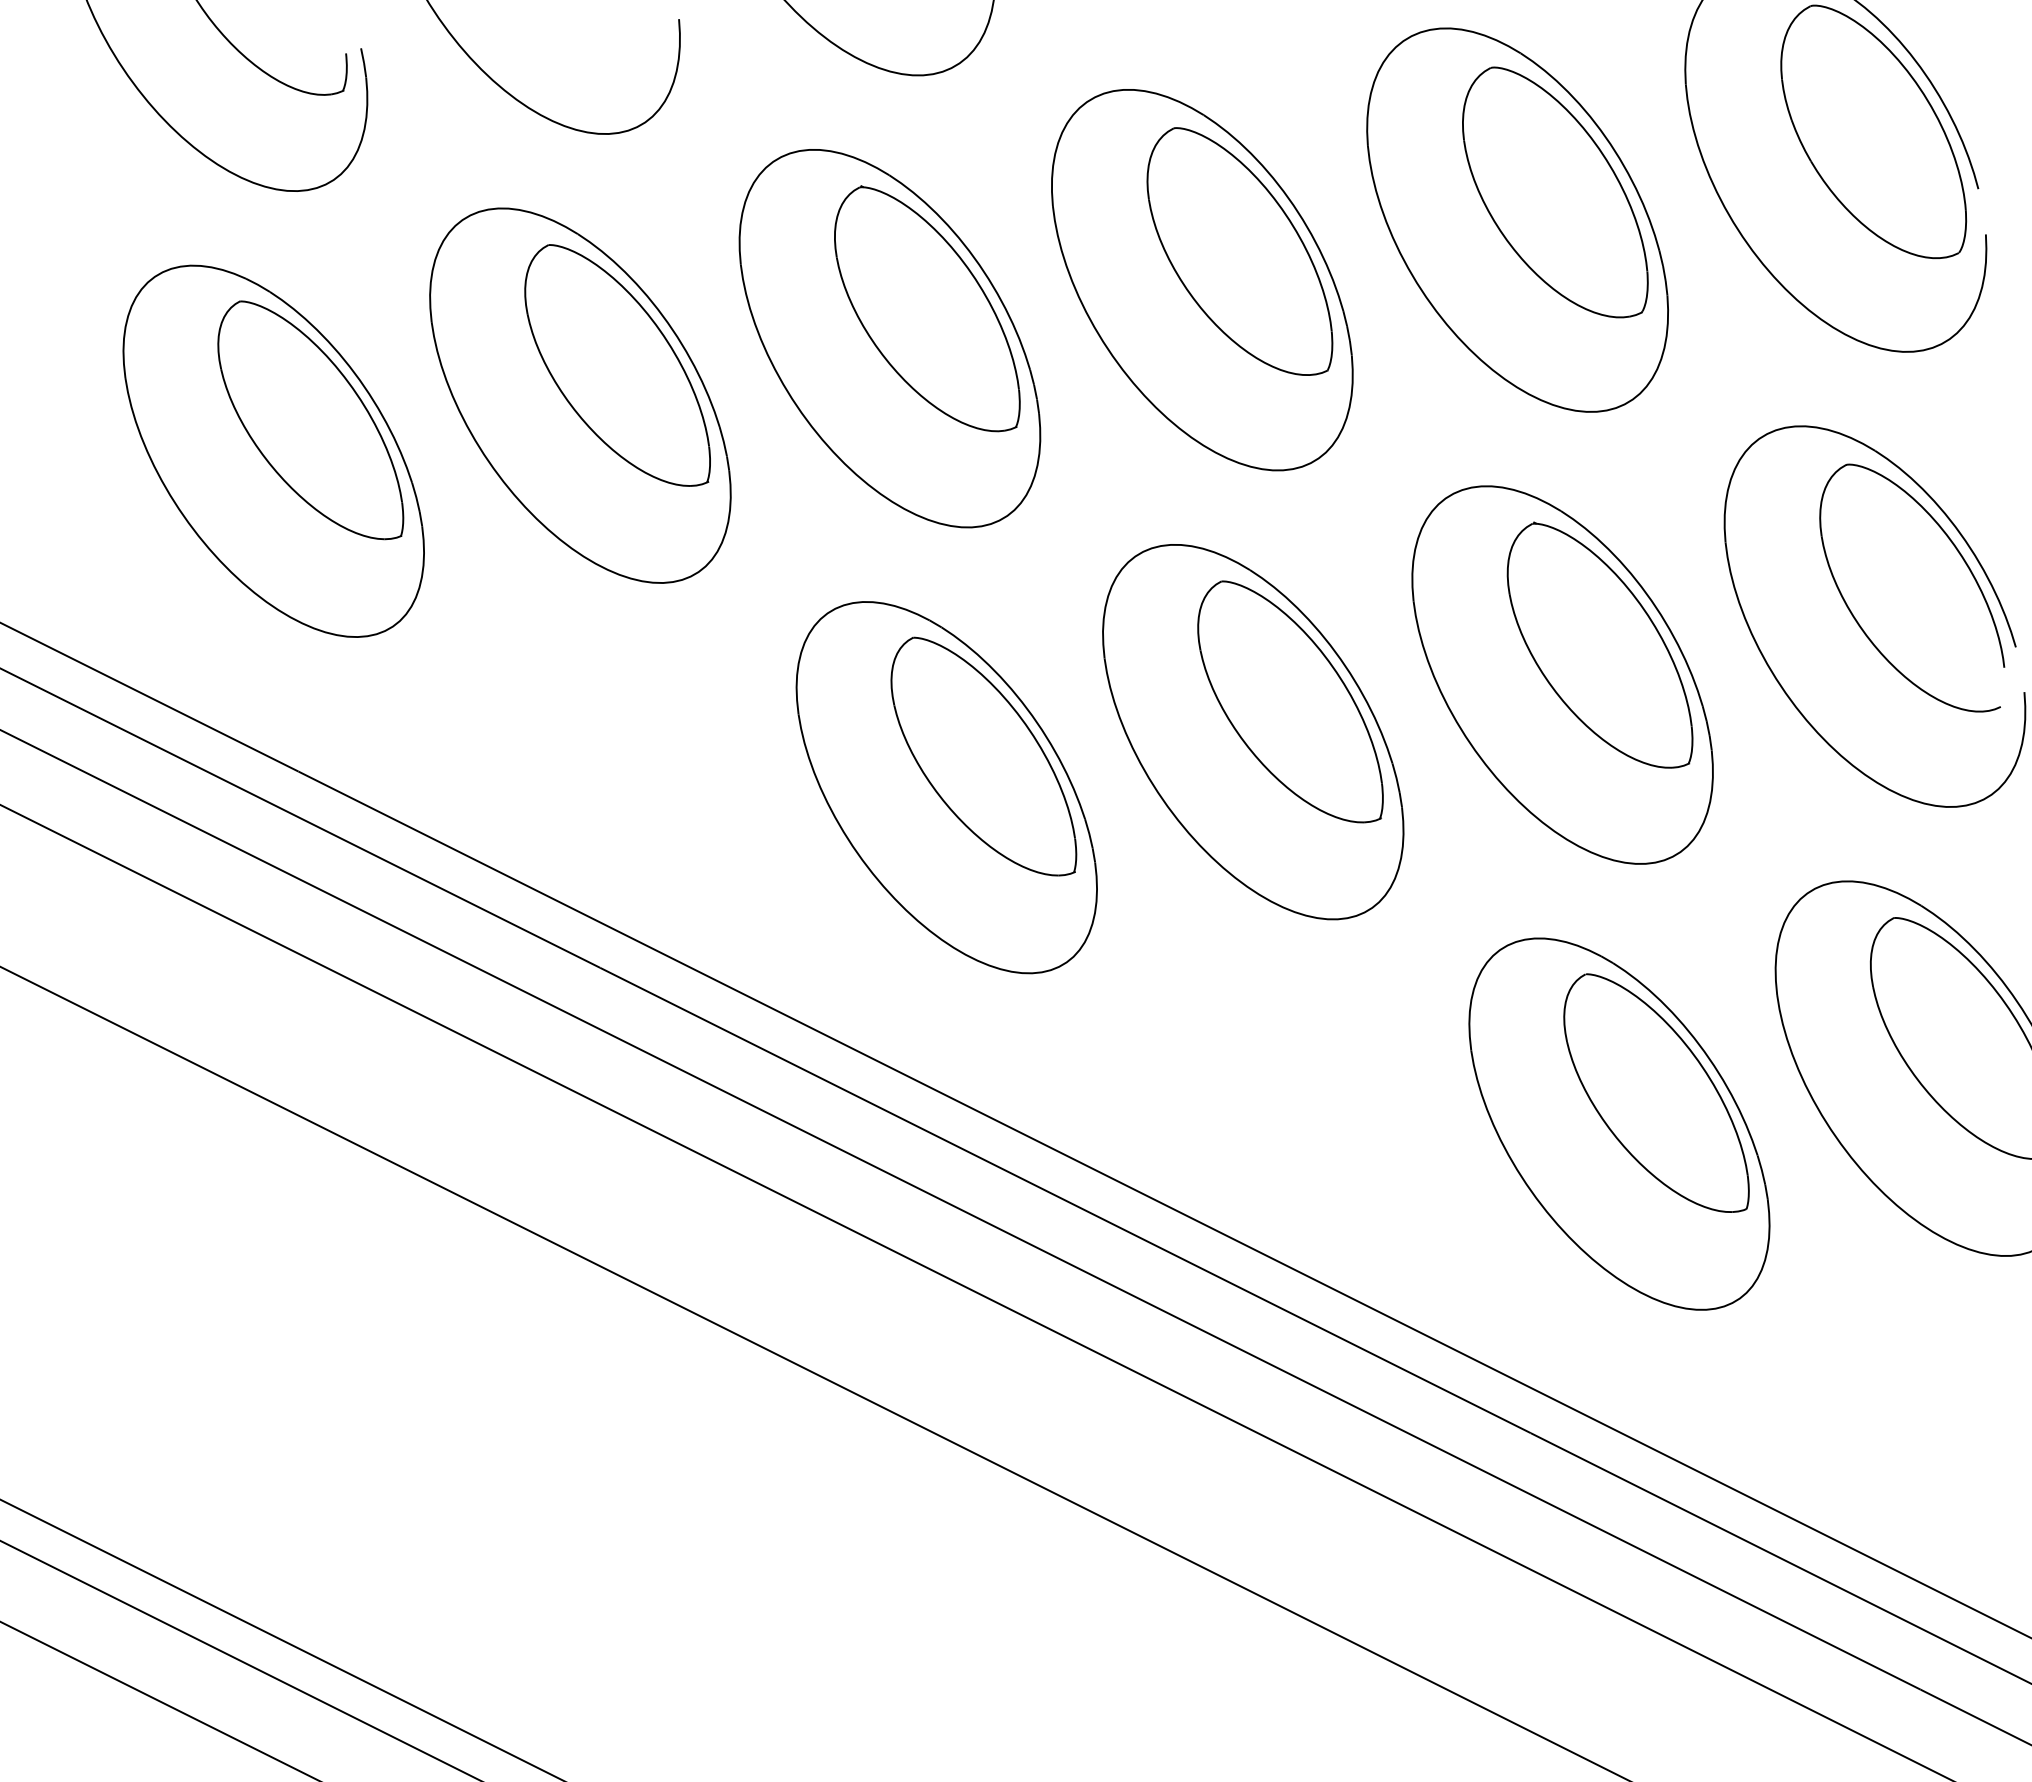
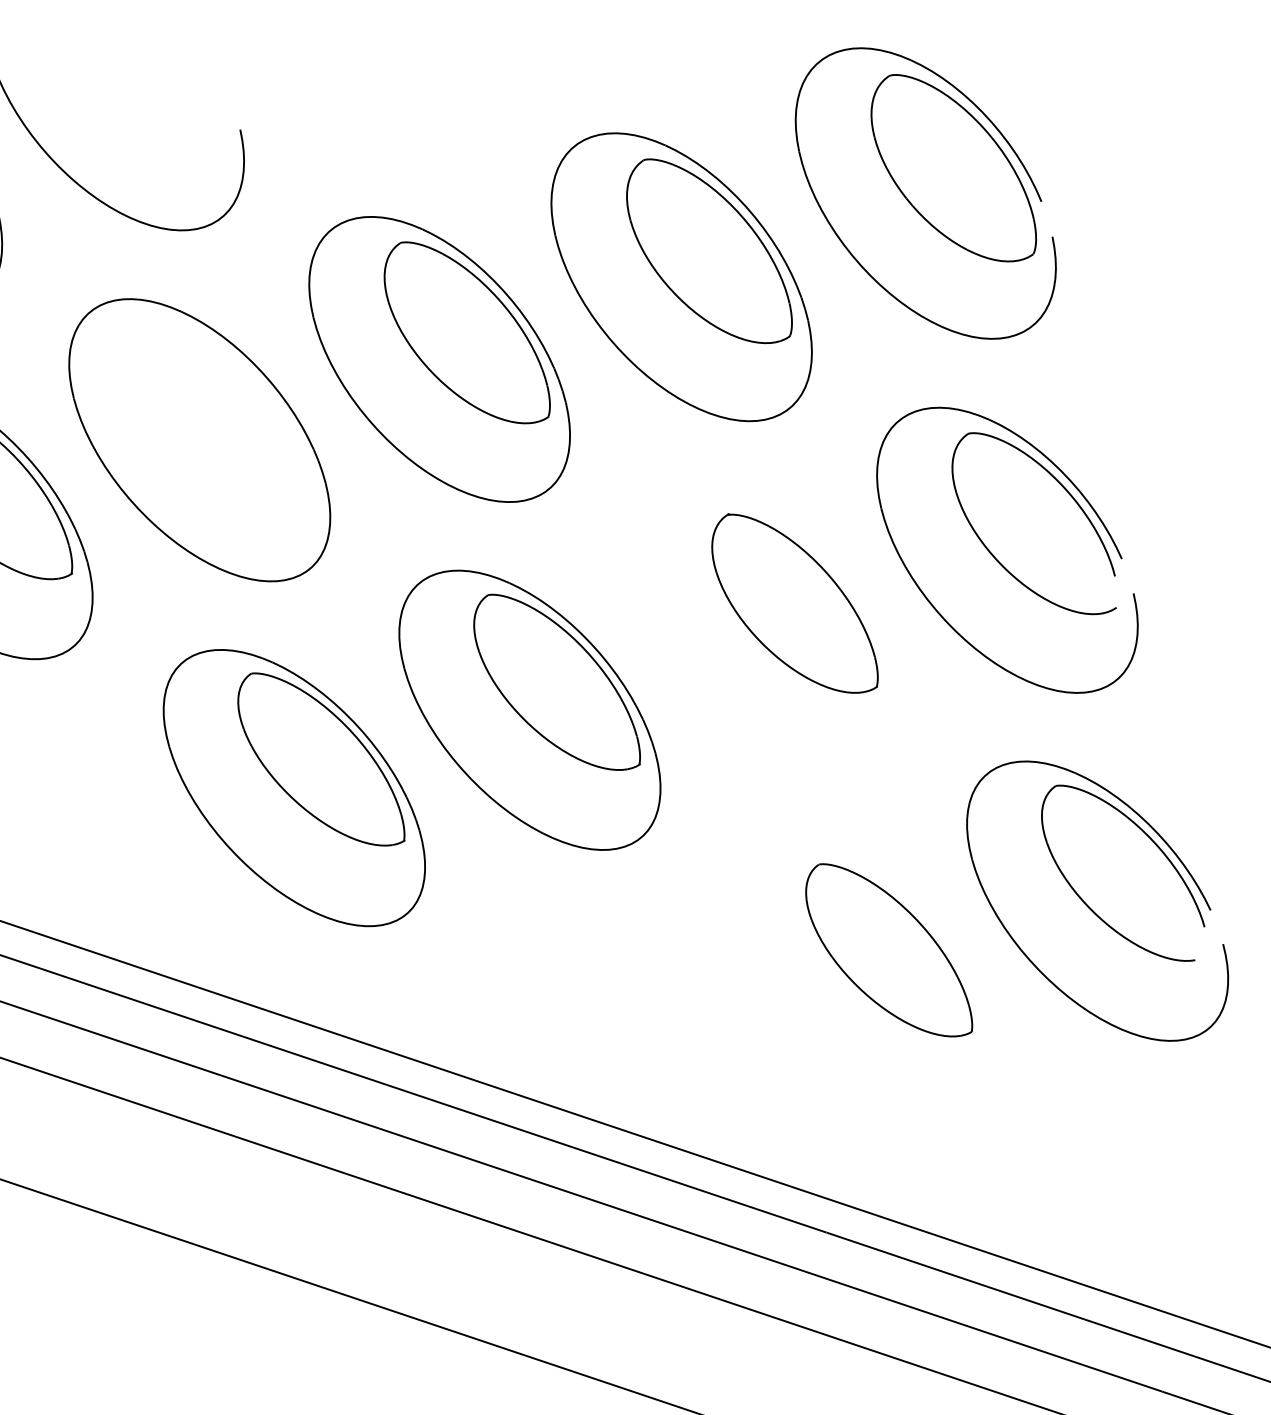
part: (927, 308) -> (225, 412), removed
part: (1562, 674) -> (767, 630), removed
part: (1619, 1123) -> (862, 978), removed

